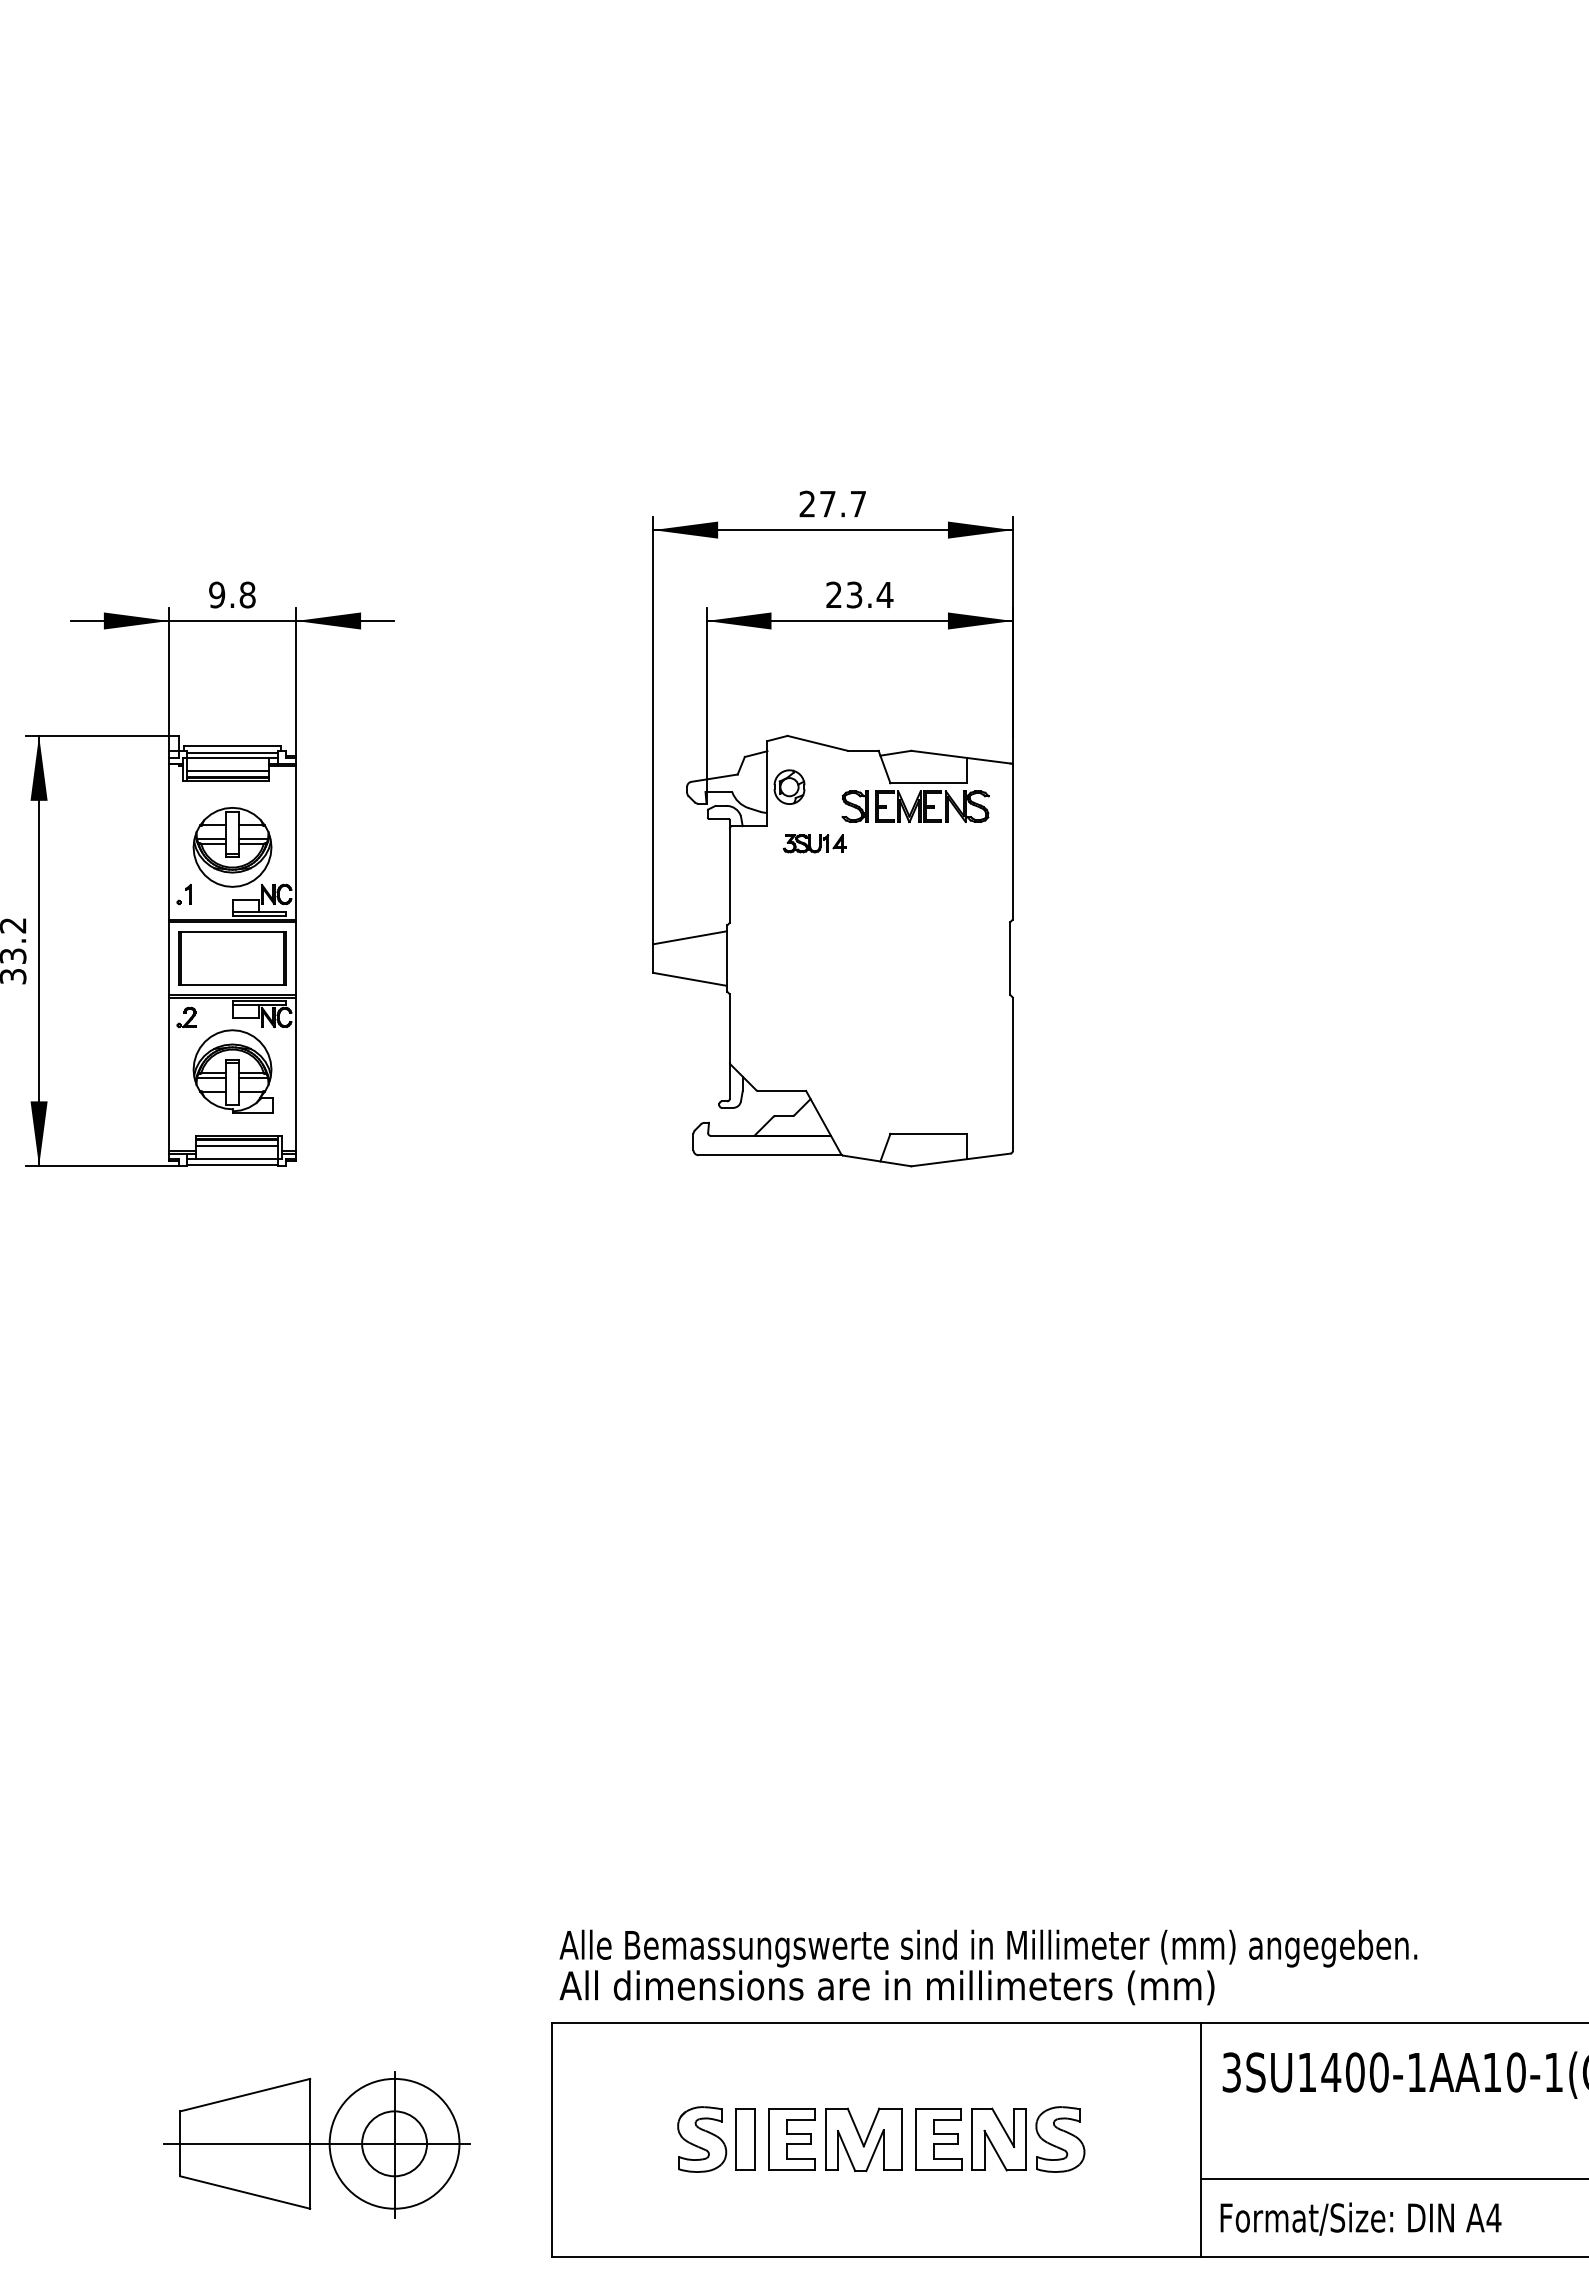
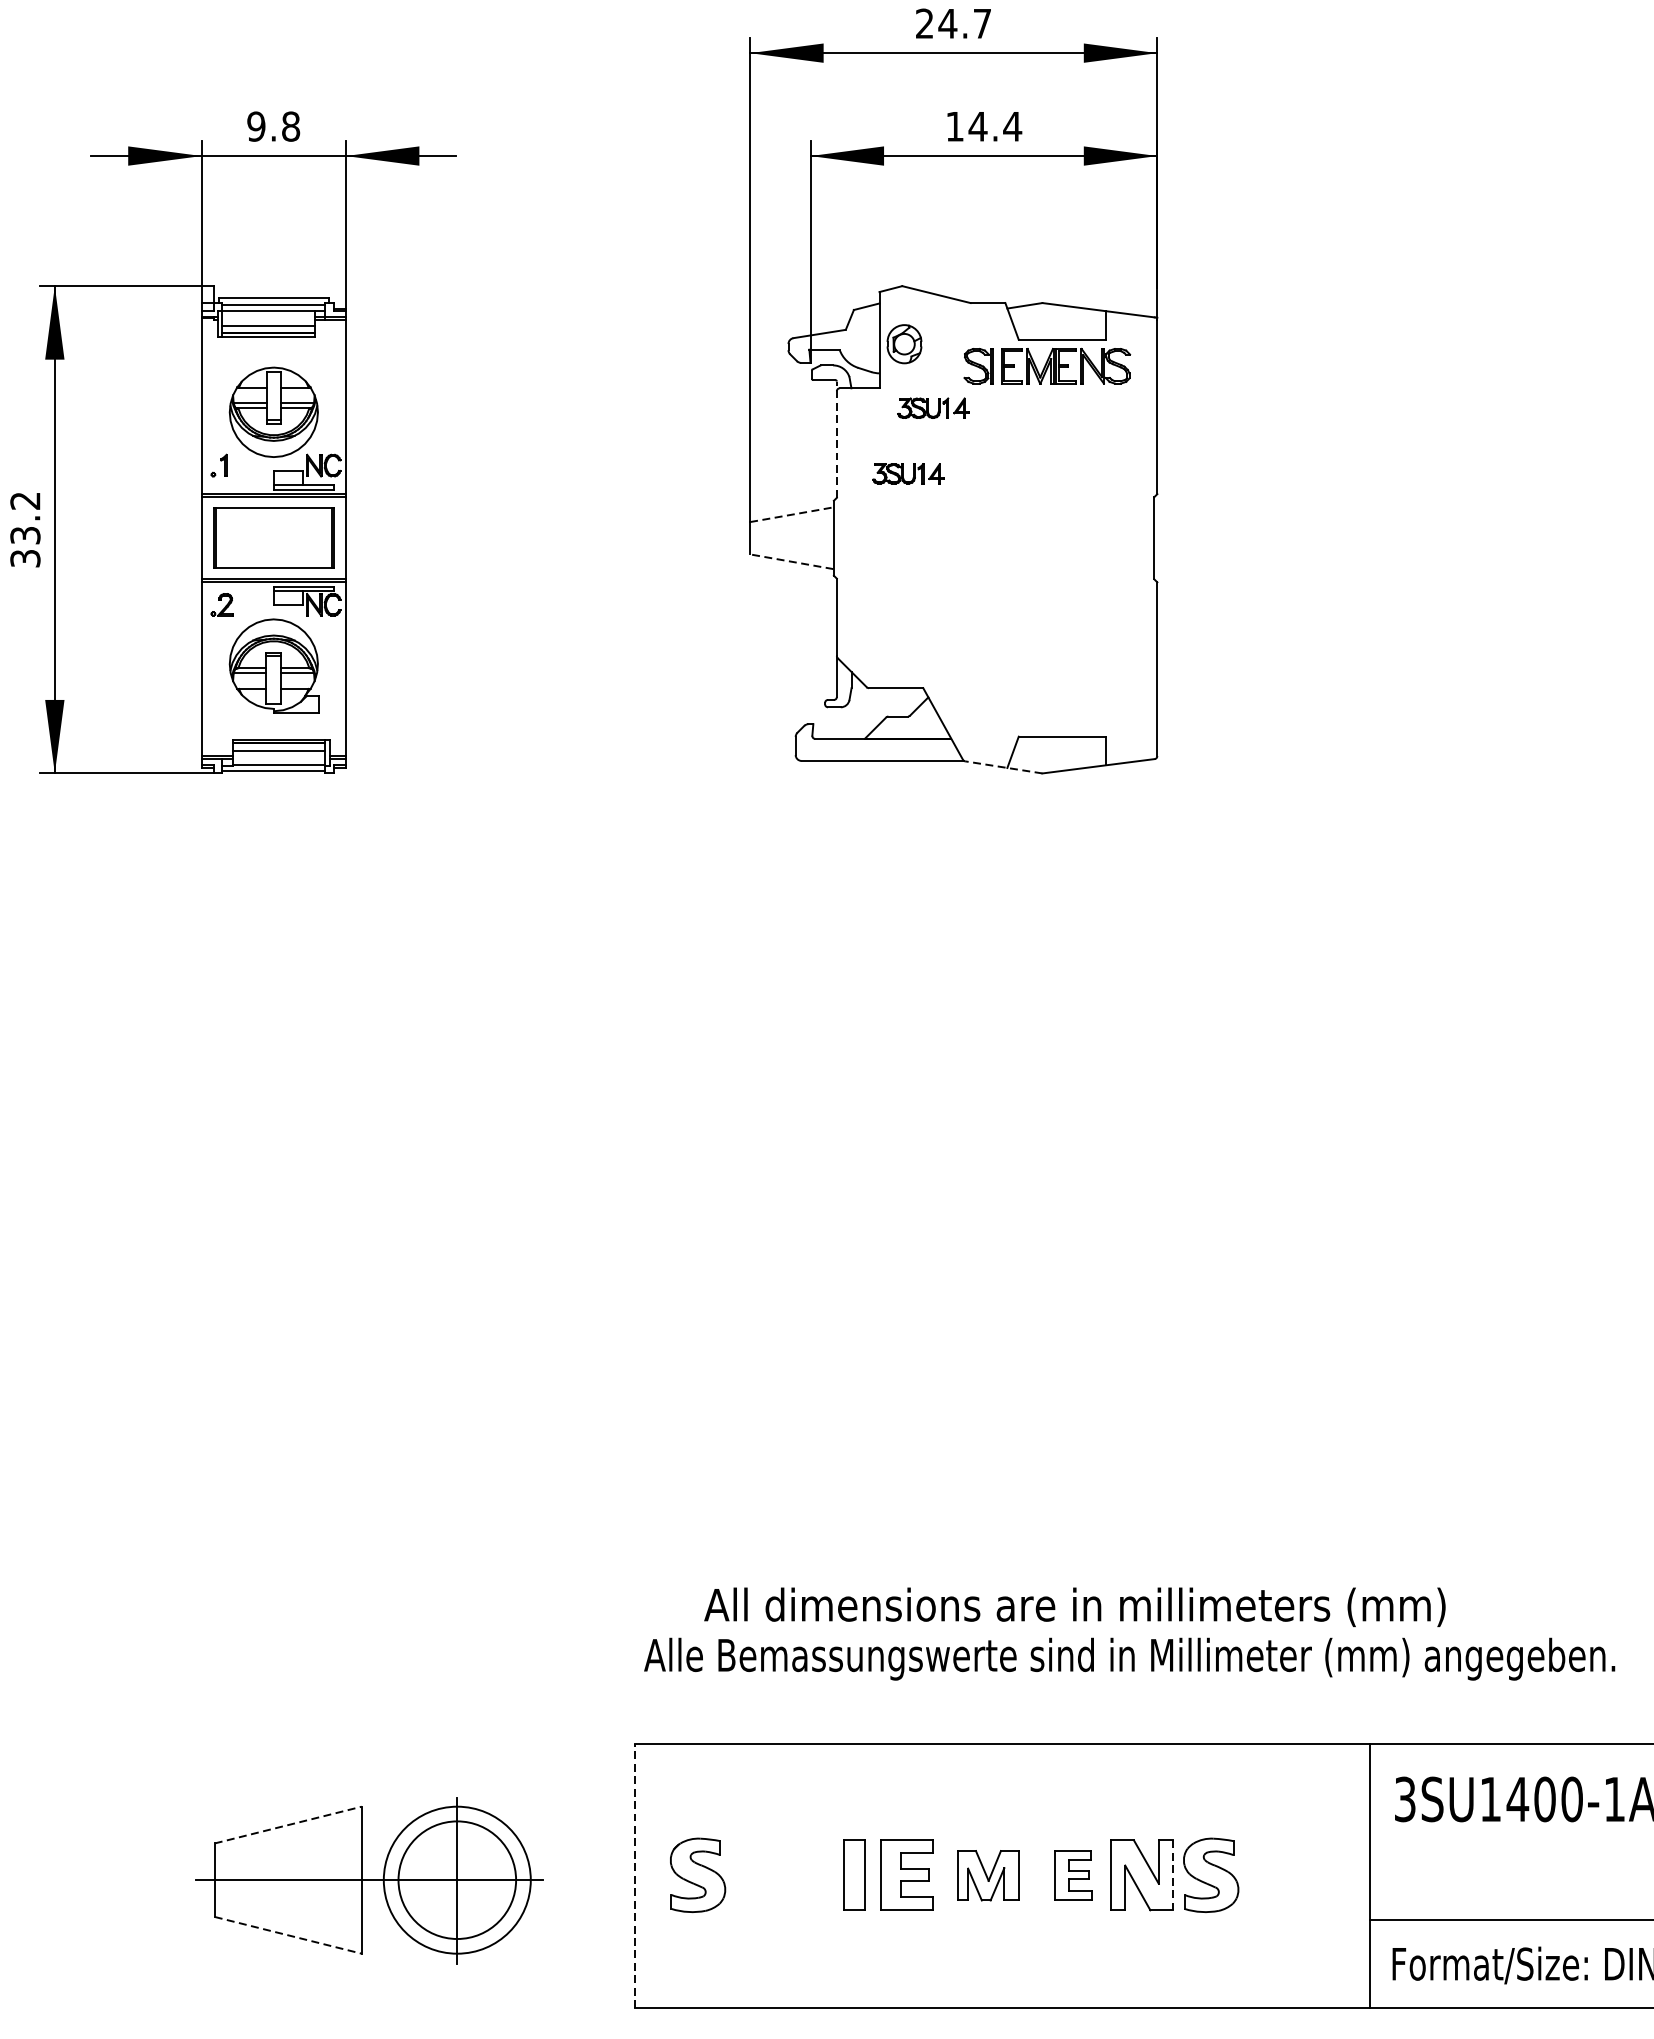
text: (827, 504) -> (947, 24), 27.7 -> 24.7
text: (844, 594) -> (966, 126), 23.4 -> 14.4
line: (729, 871) -> (836, 439), solid -> dashed
part: (792, 901) -> (907, 473), added
line: (690, 937) -> (792, 514), solid -> dashed
line: (689, 979) -> (791, 561), solid -> dashed
line: (877, 1160) -> (1004, 766), solid -> dashed
text: (886, 1987) -> (1074, 1606), moved
line: (245, 2095) -> (288, 1825), solid -> dashed
part: (702, 2139) -> (698, 1875), moved
part: (863, 2139) -> (988, 1875), size x0.7
part: (938, 2139) -> (1073, 1875), size x0.7
line: (1026, 2139) -> (1172, 1875), solid -> dashed
line: (551, 2140) -> (634, 1876), solid -> dashed
circle: (394, 2143) -> (457, 1879), size x1.6
line: (245, 2192) -> (288, 1935), solid -> dashed

